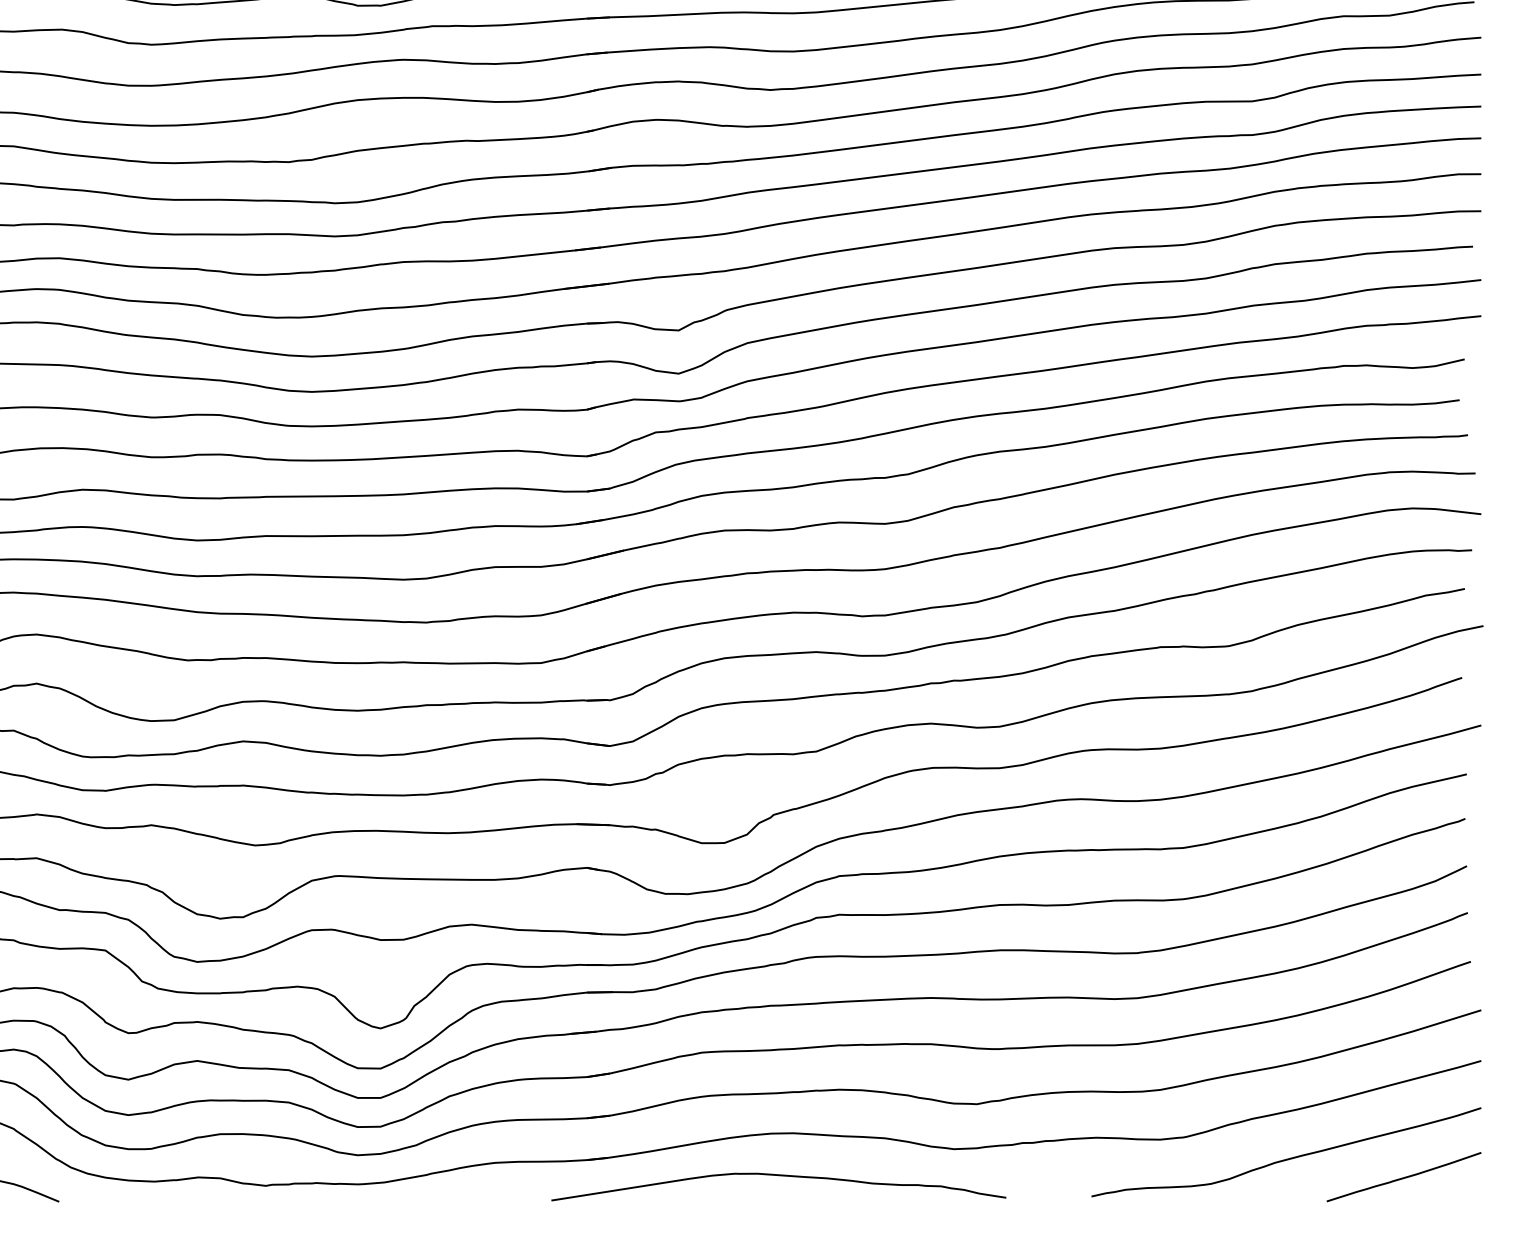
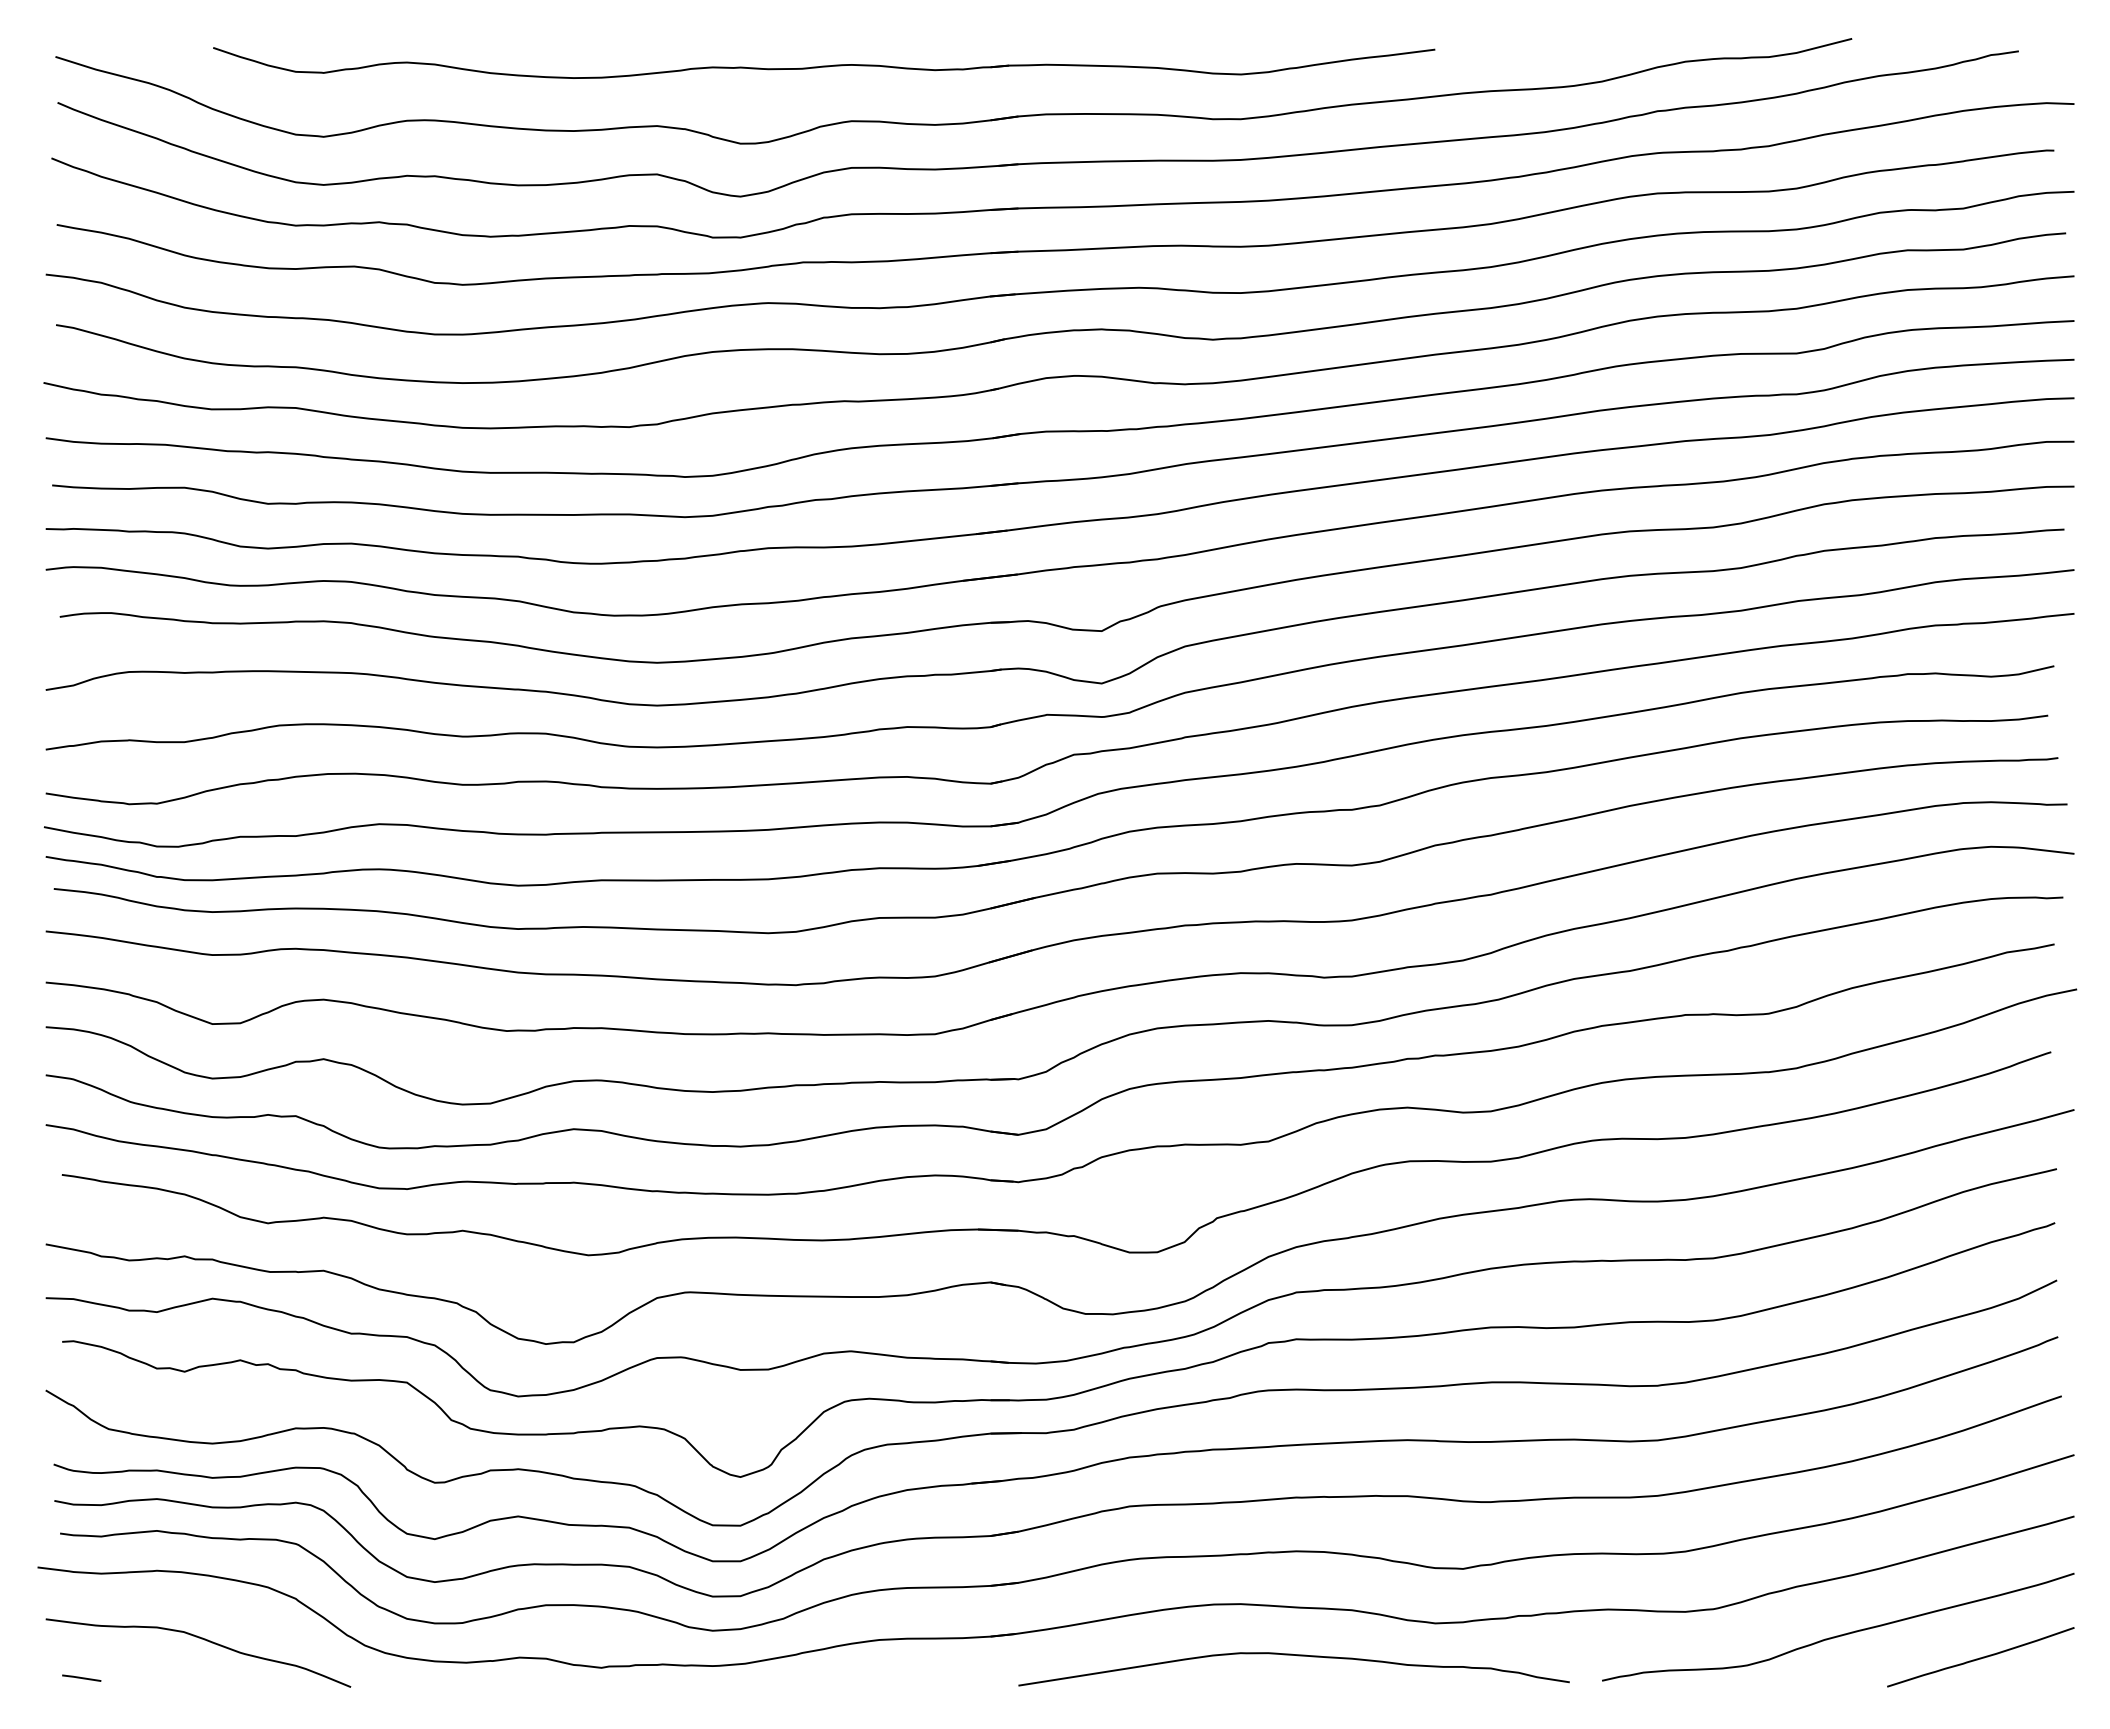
curve: (781, 1176) -> (1297, 1656), moved

